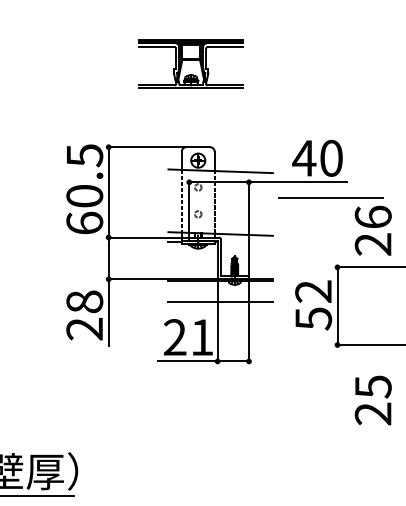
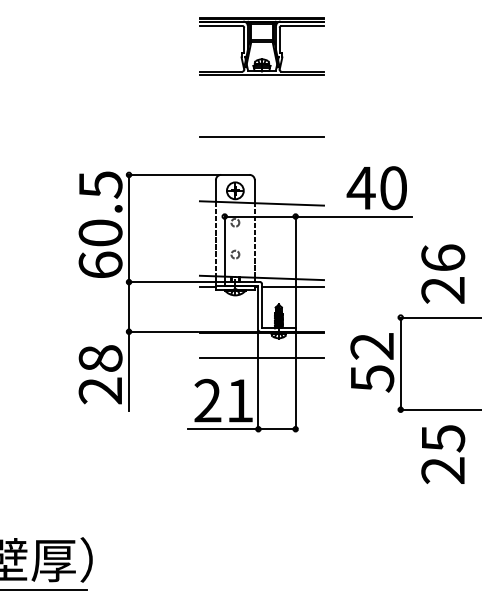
part: (190, 64) -> (261, 46), moved
line: (330, 197) -> (261, 136), moved
line: (246, 242) -> (292, 287), added
text: (373, 400) -> (443, 454), moved

